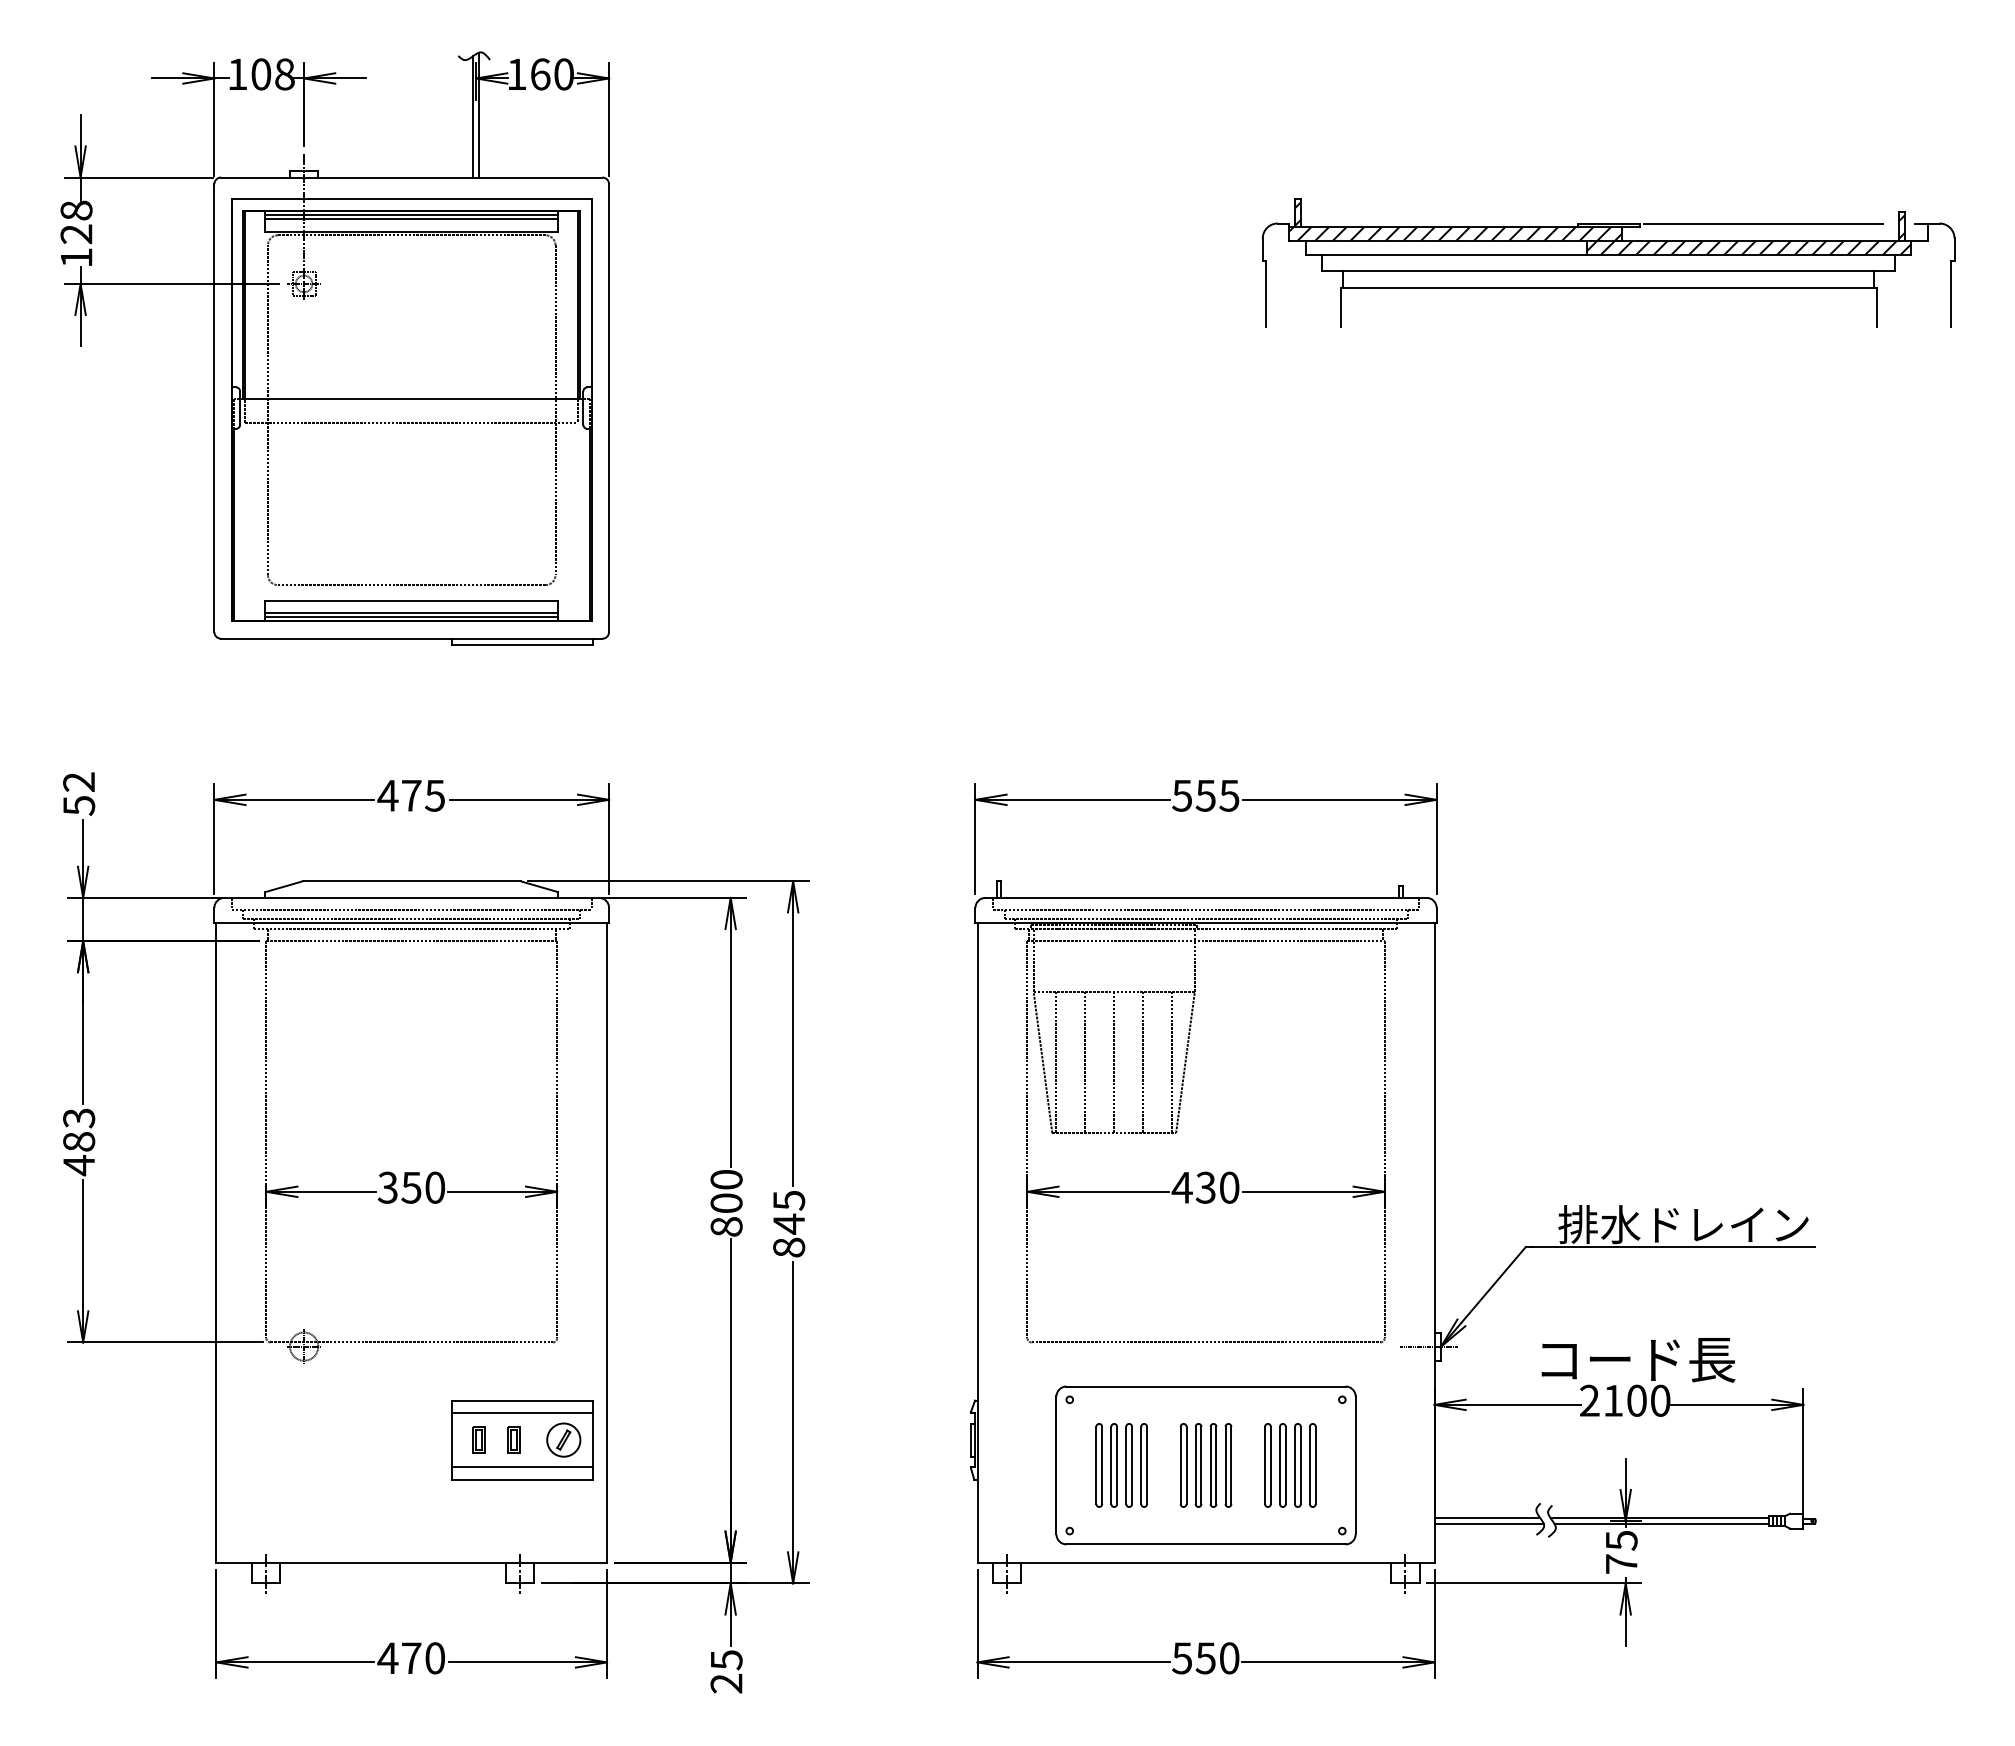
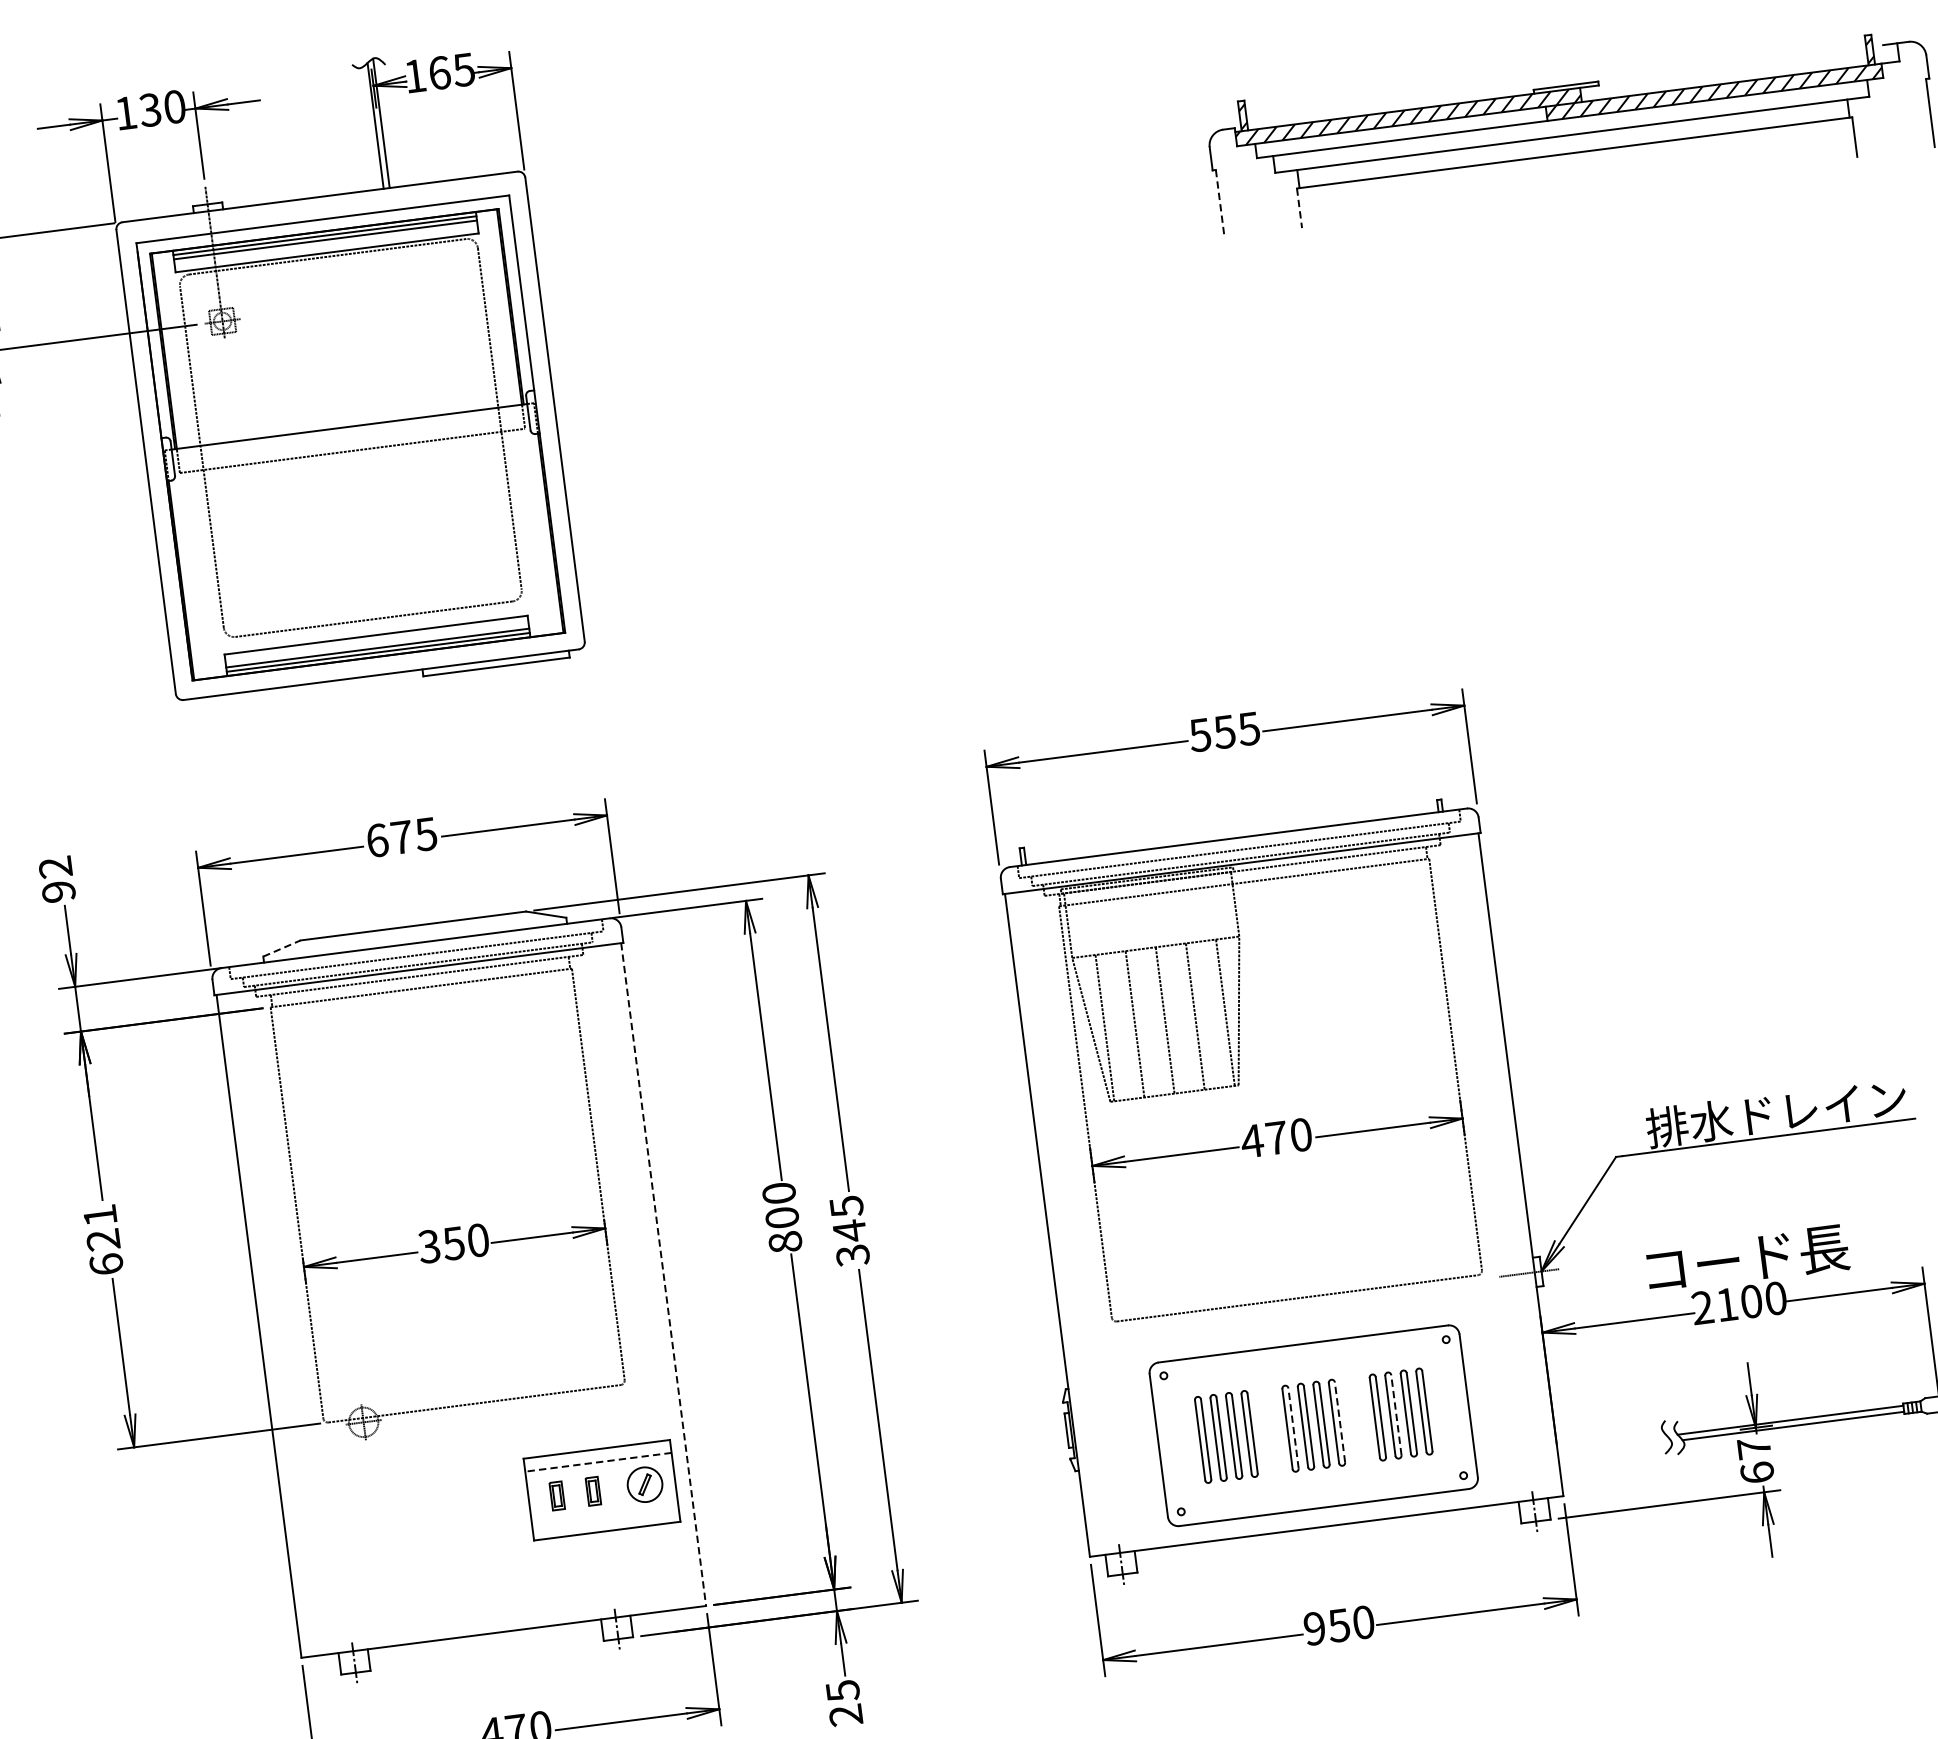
text: (272, 74) -> (162, 108), 108 -> 130
text: (563, 74) -> (463, 70), 160 -> 165
line: (1763, 223) -> (1726, 65), removed
line: (1265, 293) -> (1219, 203), solid -> dashed
line: (1340, 307) -> (1299, 208), solid -> dashed
text: (387, 795) -> (376, 840), 475 -> 675
text: (79, 805) -> (59, 891), 52 -> 92
line: (284, 886) -> (282, 948), solid -> dashed
text: (79, 1142) -> (103, 1240), 483 -> 621
text: (1205, 1187) -> (1276, 1137), 430 -> 470
line: (607, 1242) -> (664, 1274), solid -> dashed
text: (789, 1247) -> (853, 1255), 845 -> 345
line: (522, 1413) -> (598, 1462), solid -> dashed
line: (1186, 1465) -> (1293, 1428), solid -> dashed
line: (1231, 1465) -> (1340, 1422), solid -> dashed
line: (1285, 1465) -> (1396, 1415), solid -> dashed
line: (521, 1467) -> (604, 1518), removed
line: (1487, 1518) -> (1612, 1443), removed
line: (1488, 1524) -> (1614, 1449), removed
text: (1621, 1551) -> (1755, 1459), 75 -> 67
text: (1181, 1658) -> (1313, 1628), 550 -> 950

